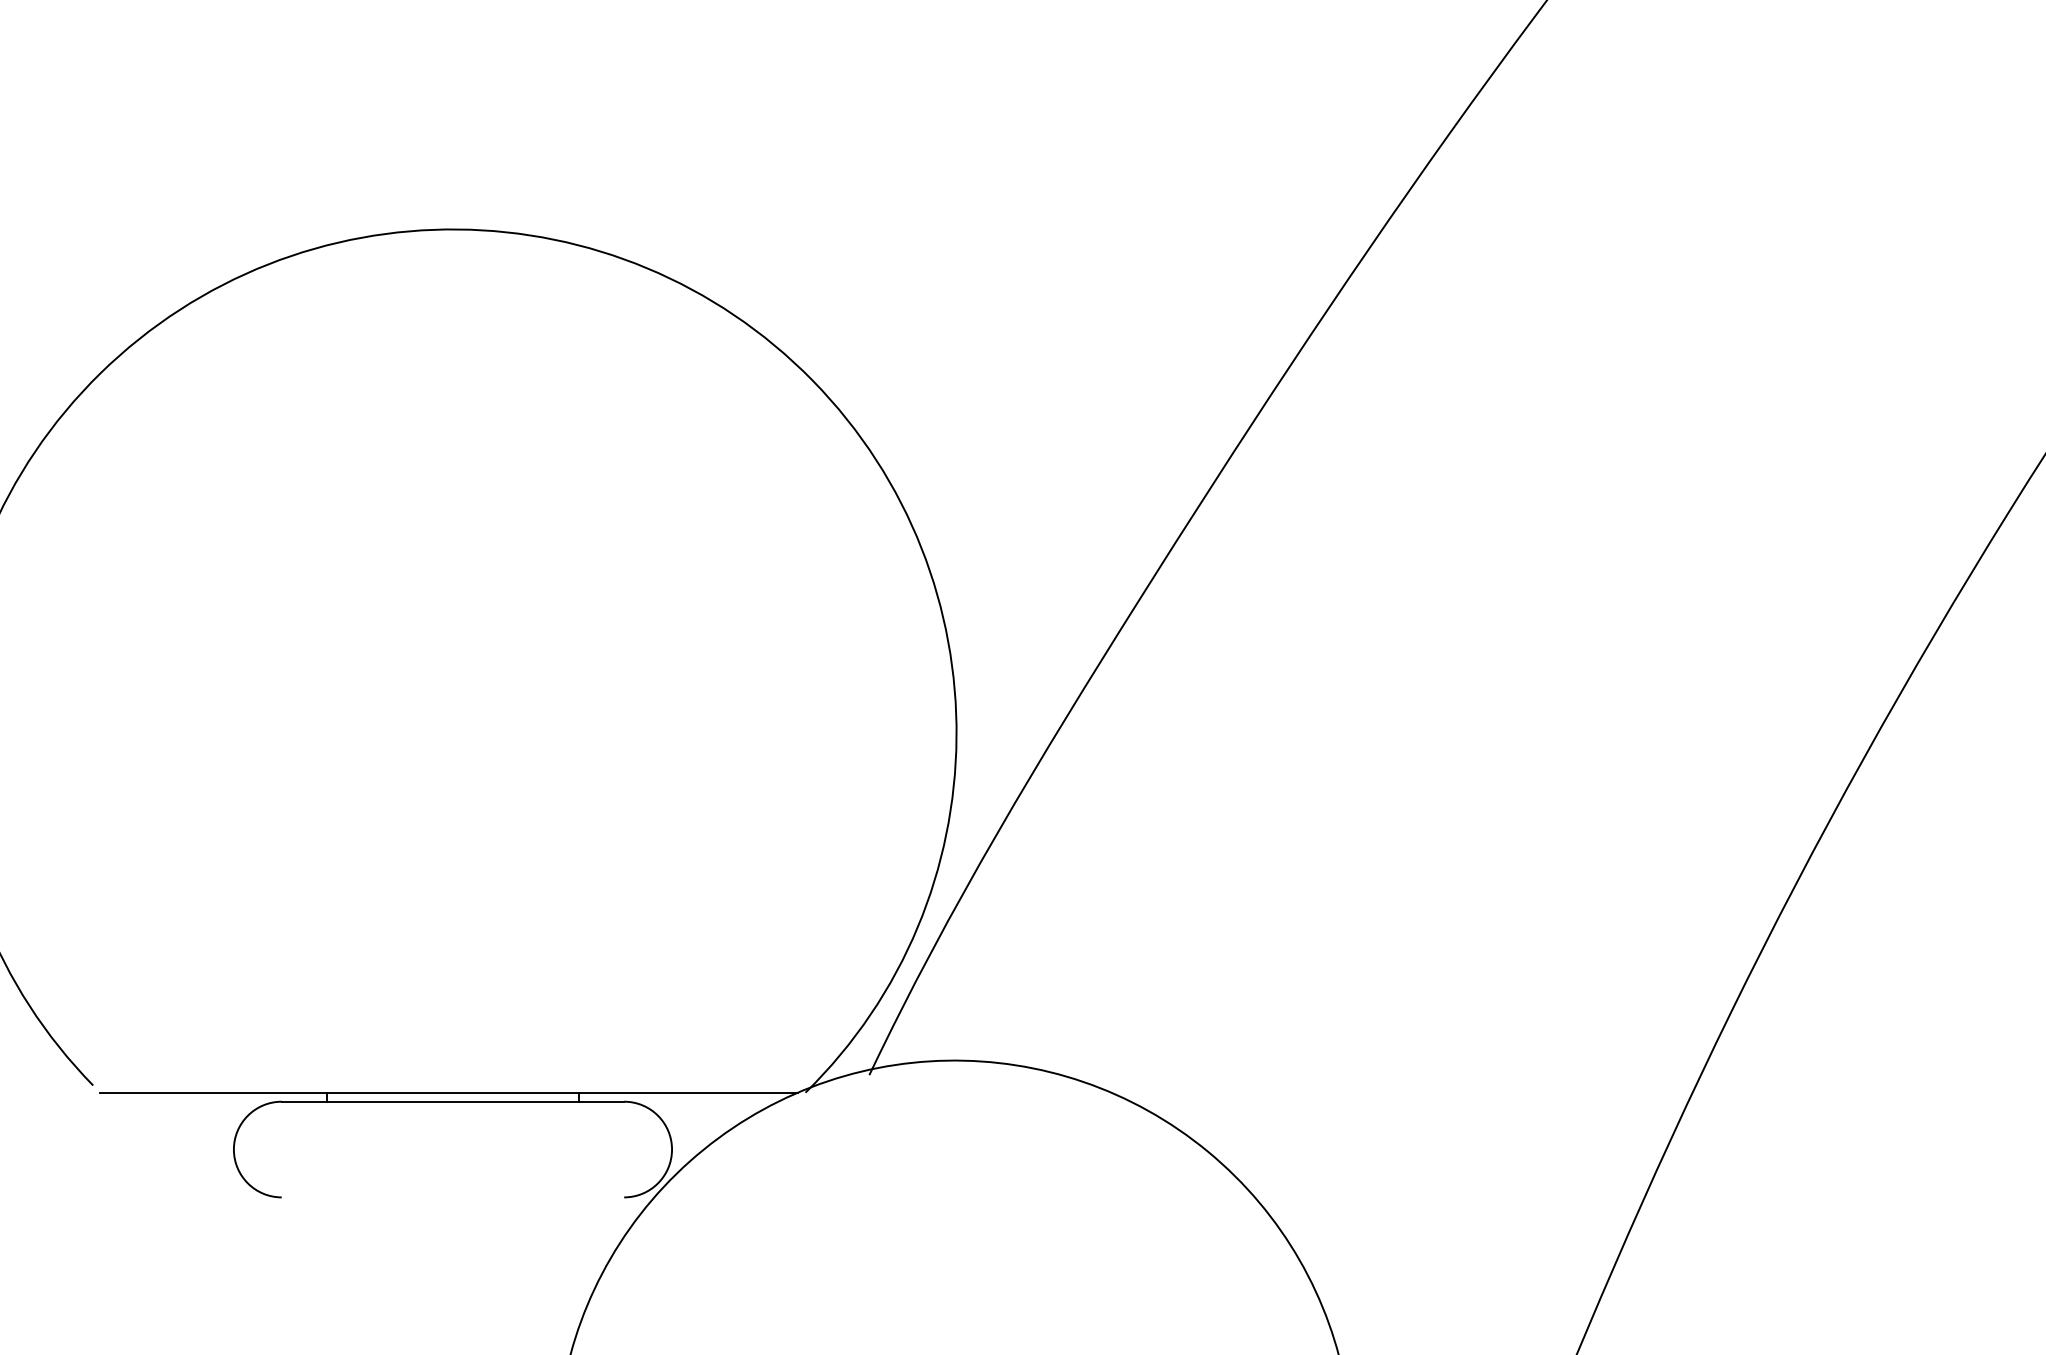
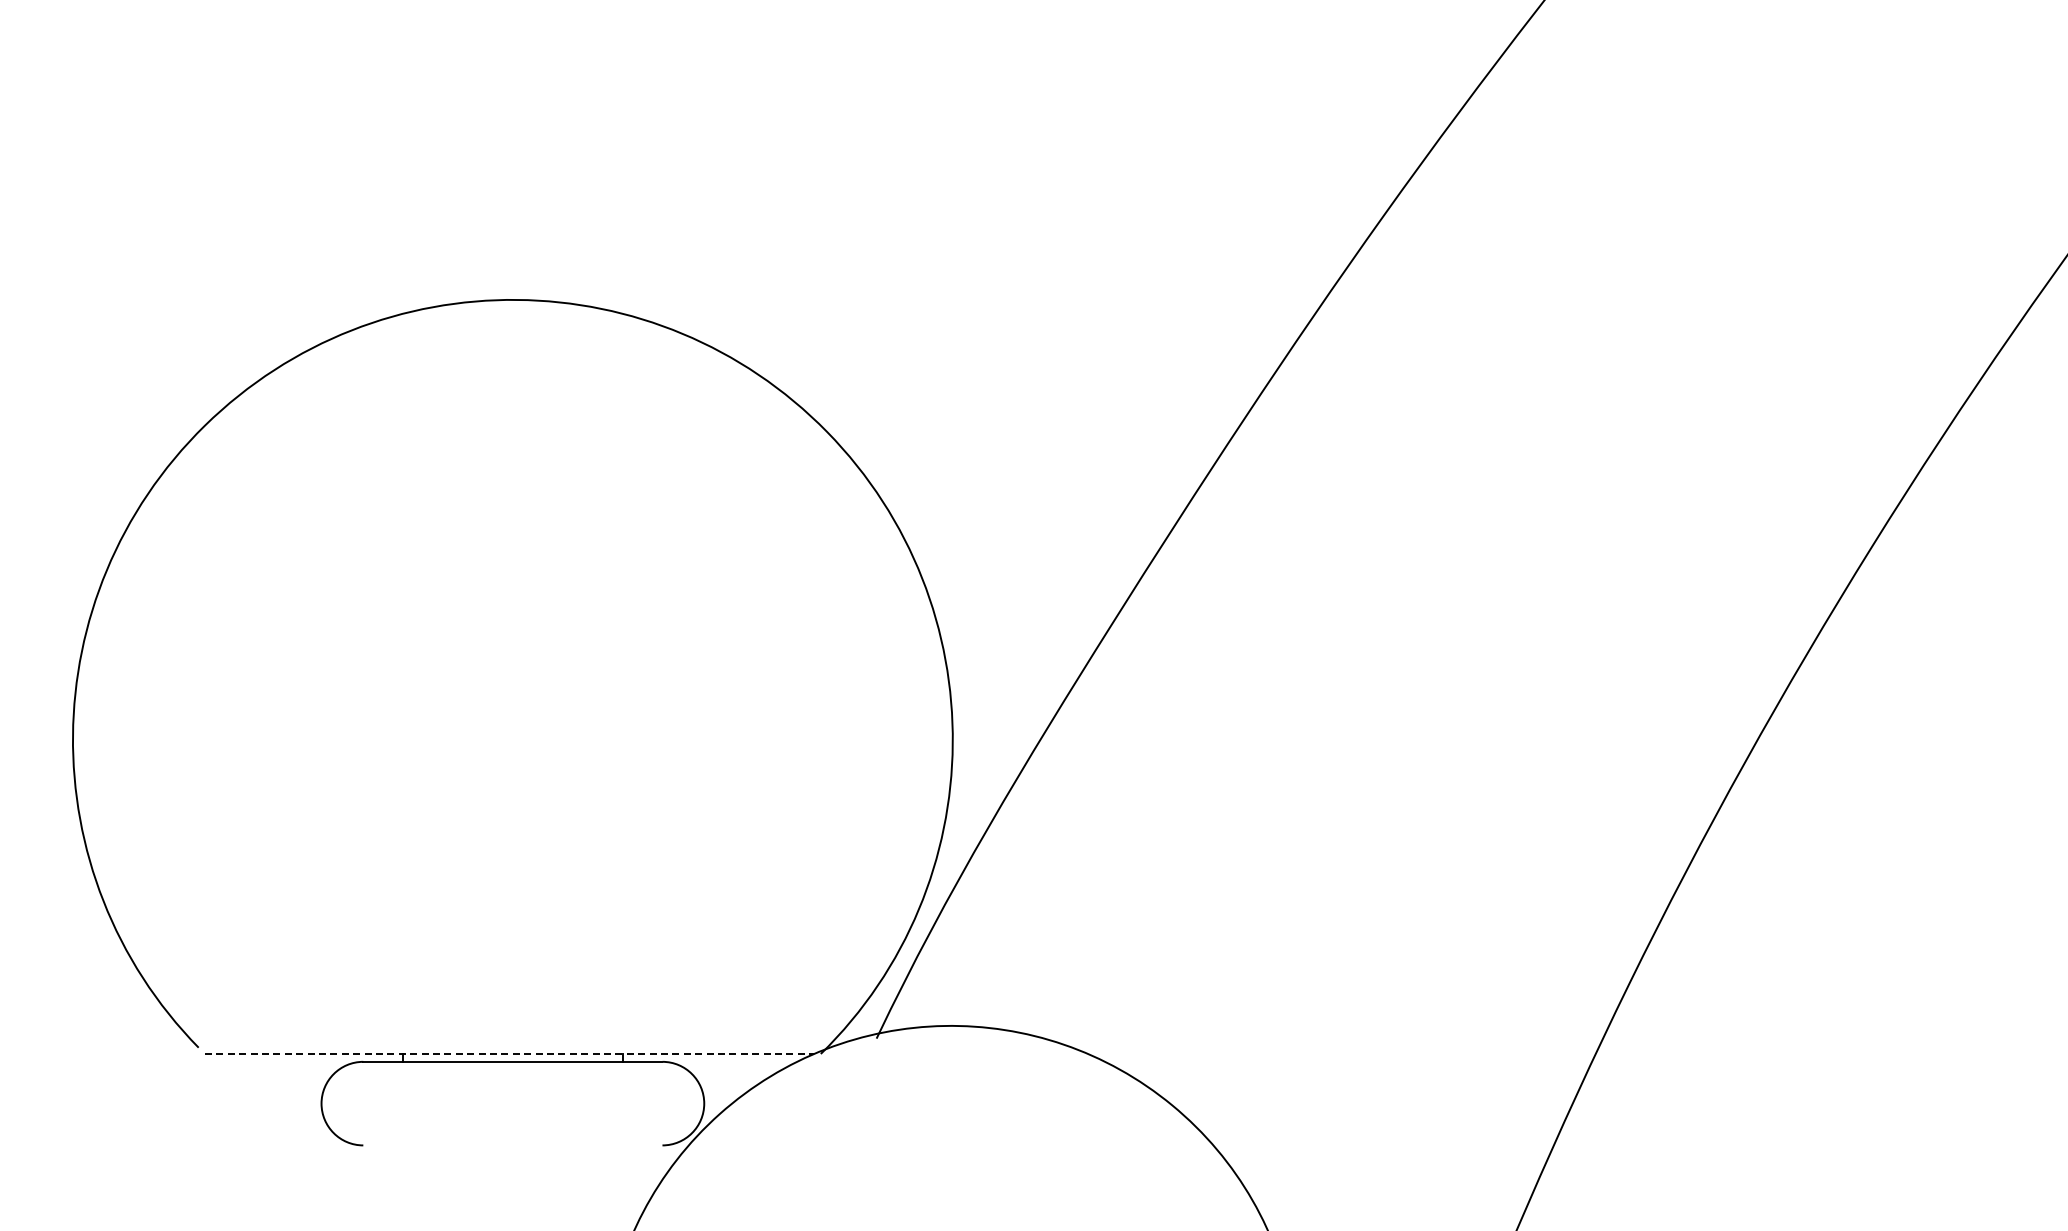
line: (449, 1093) -> (509, 1054), solid -> dashed

